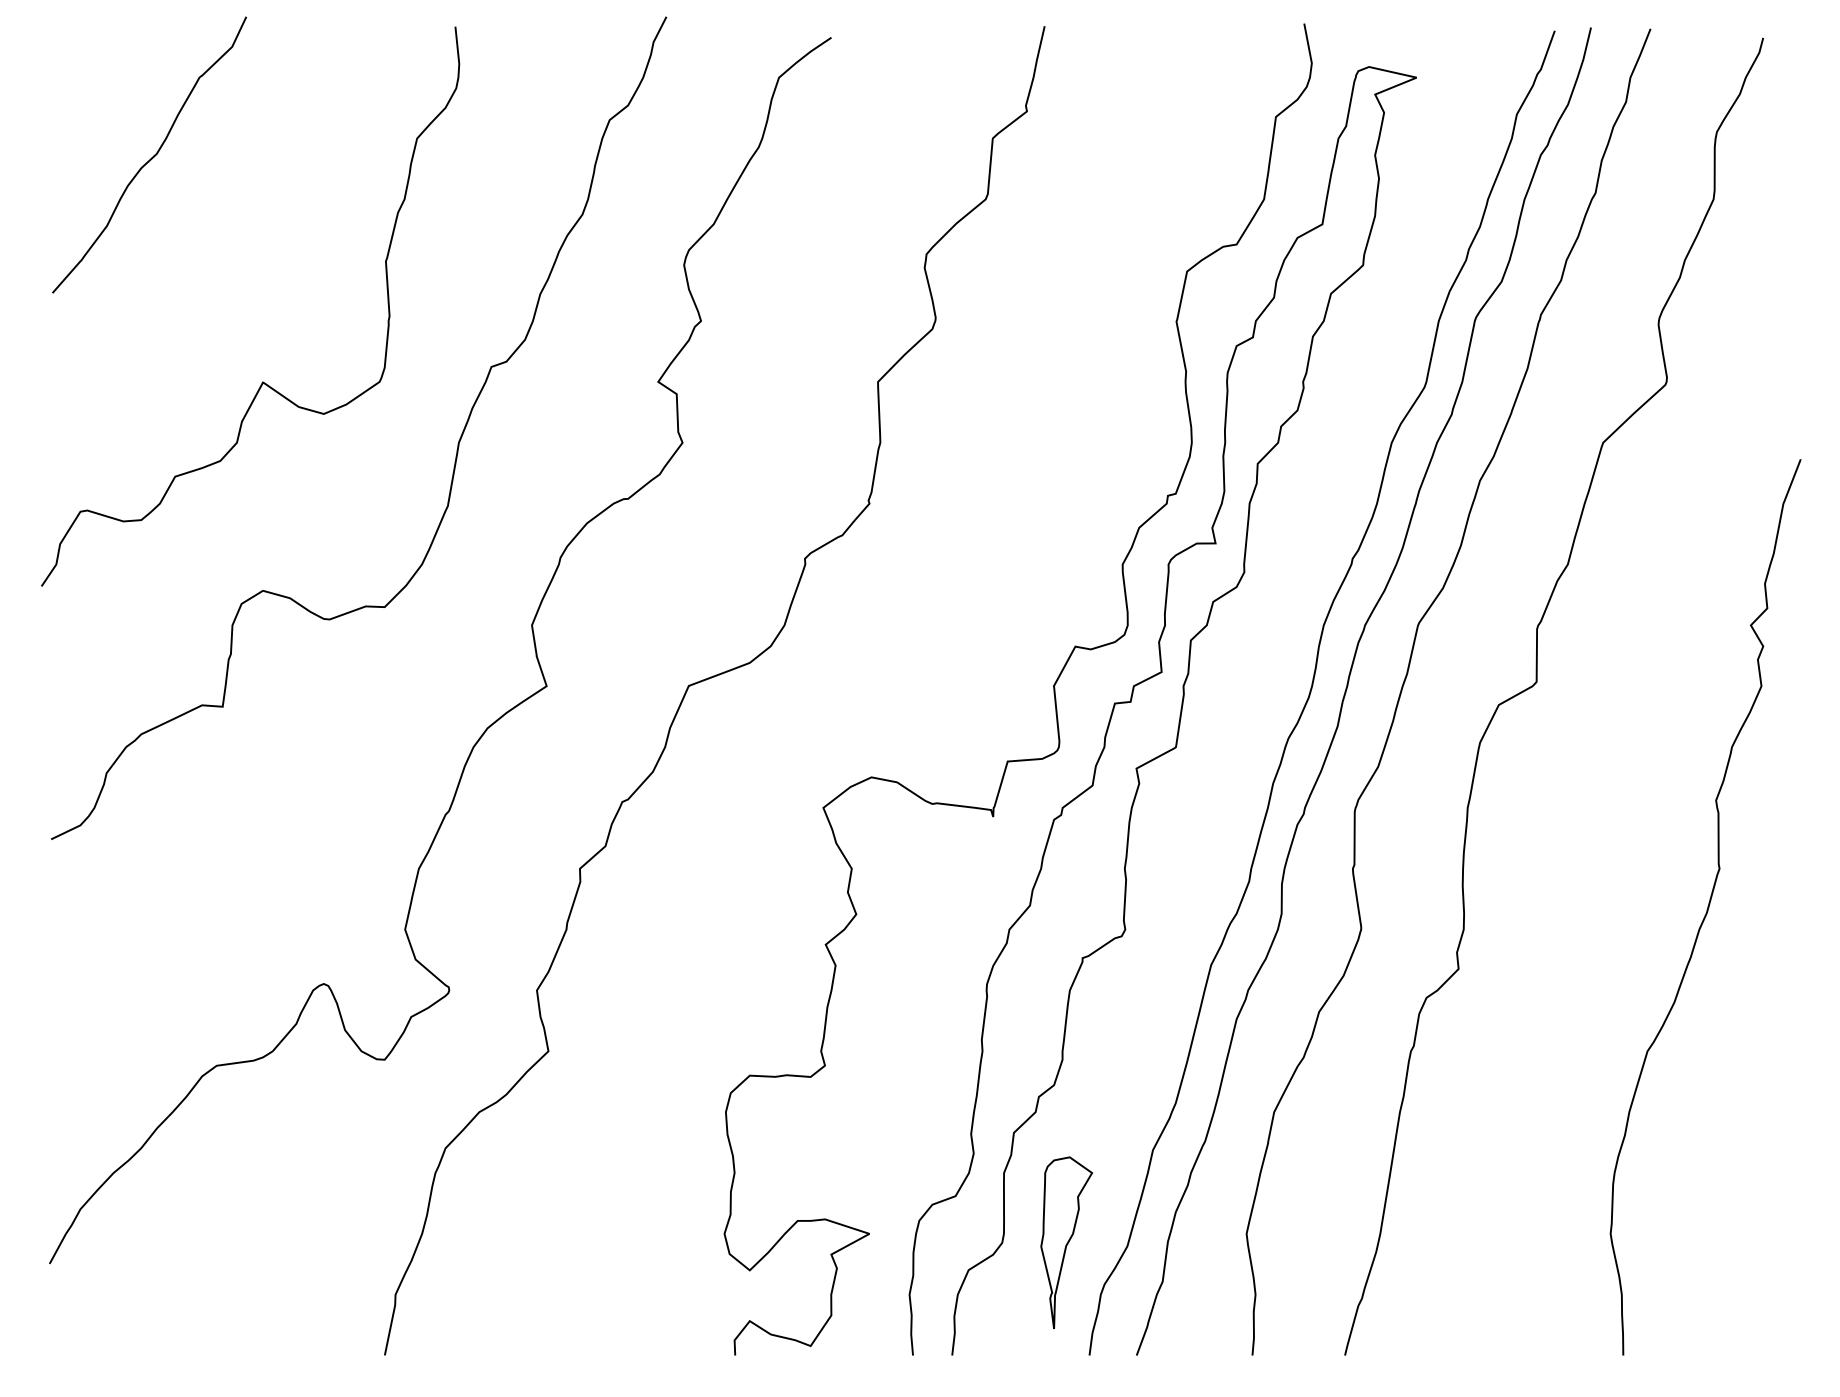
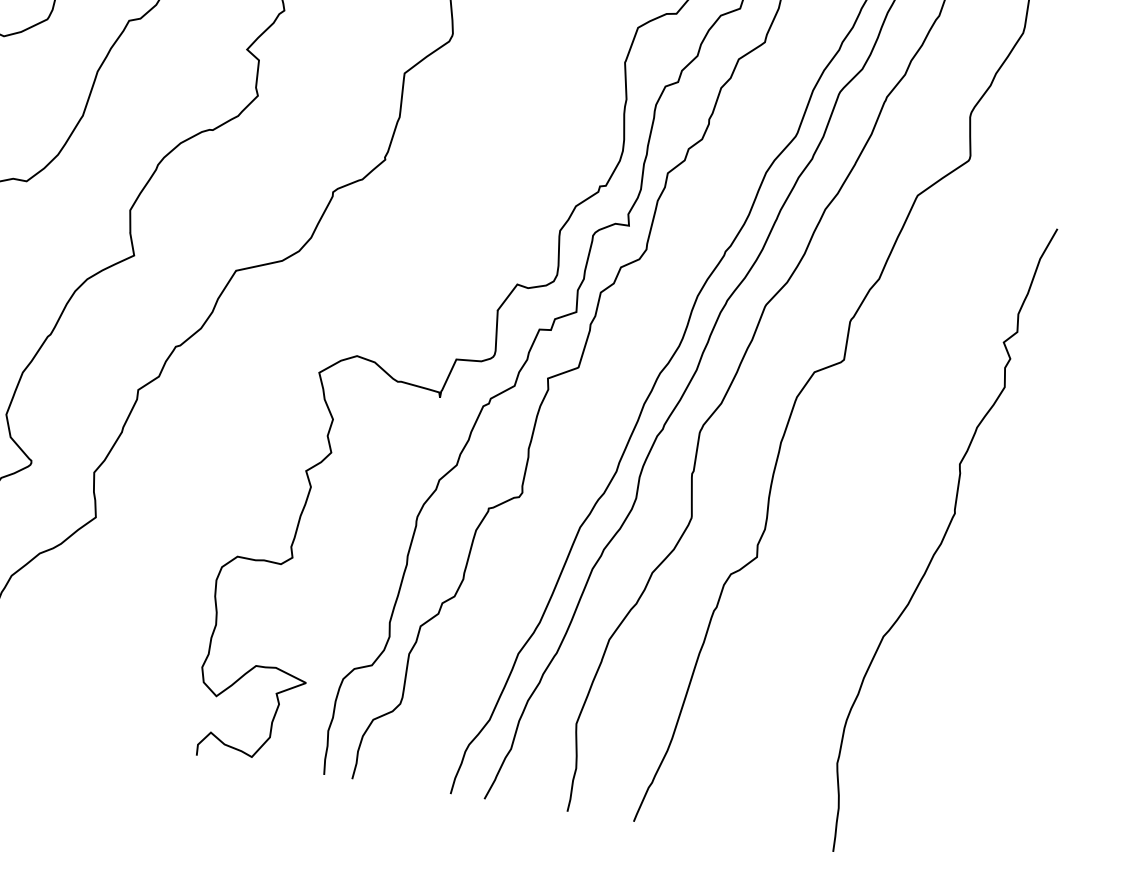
part: (1066, 1242) -> (446, 710), removed

